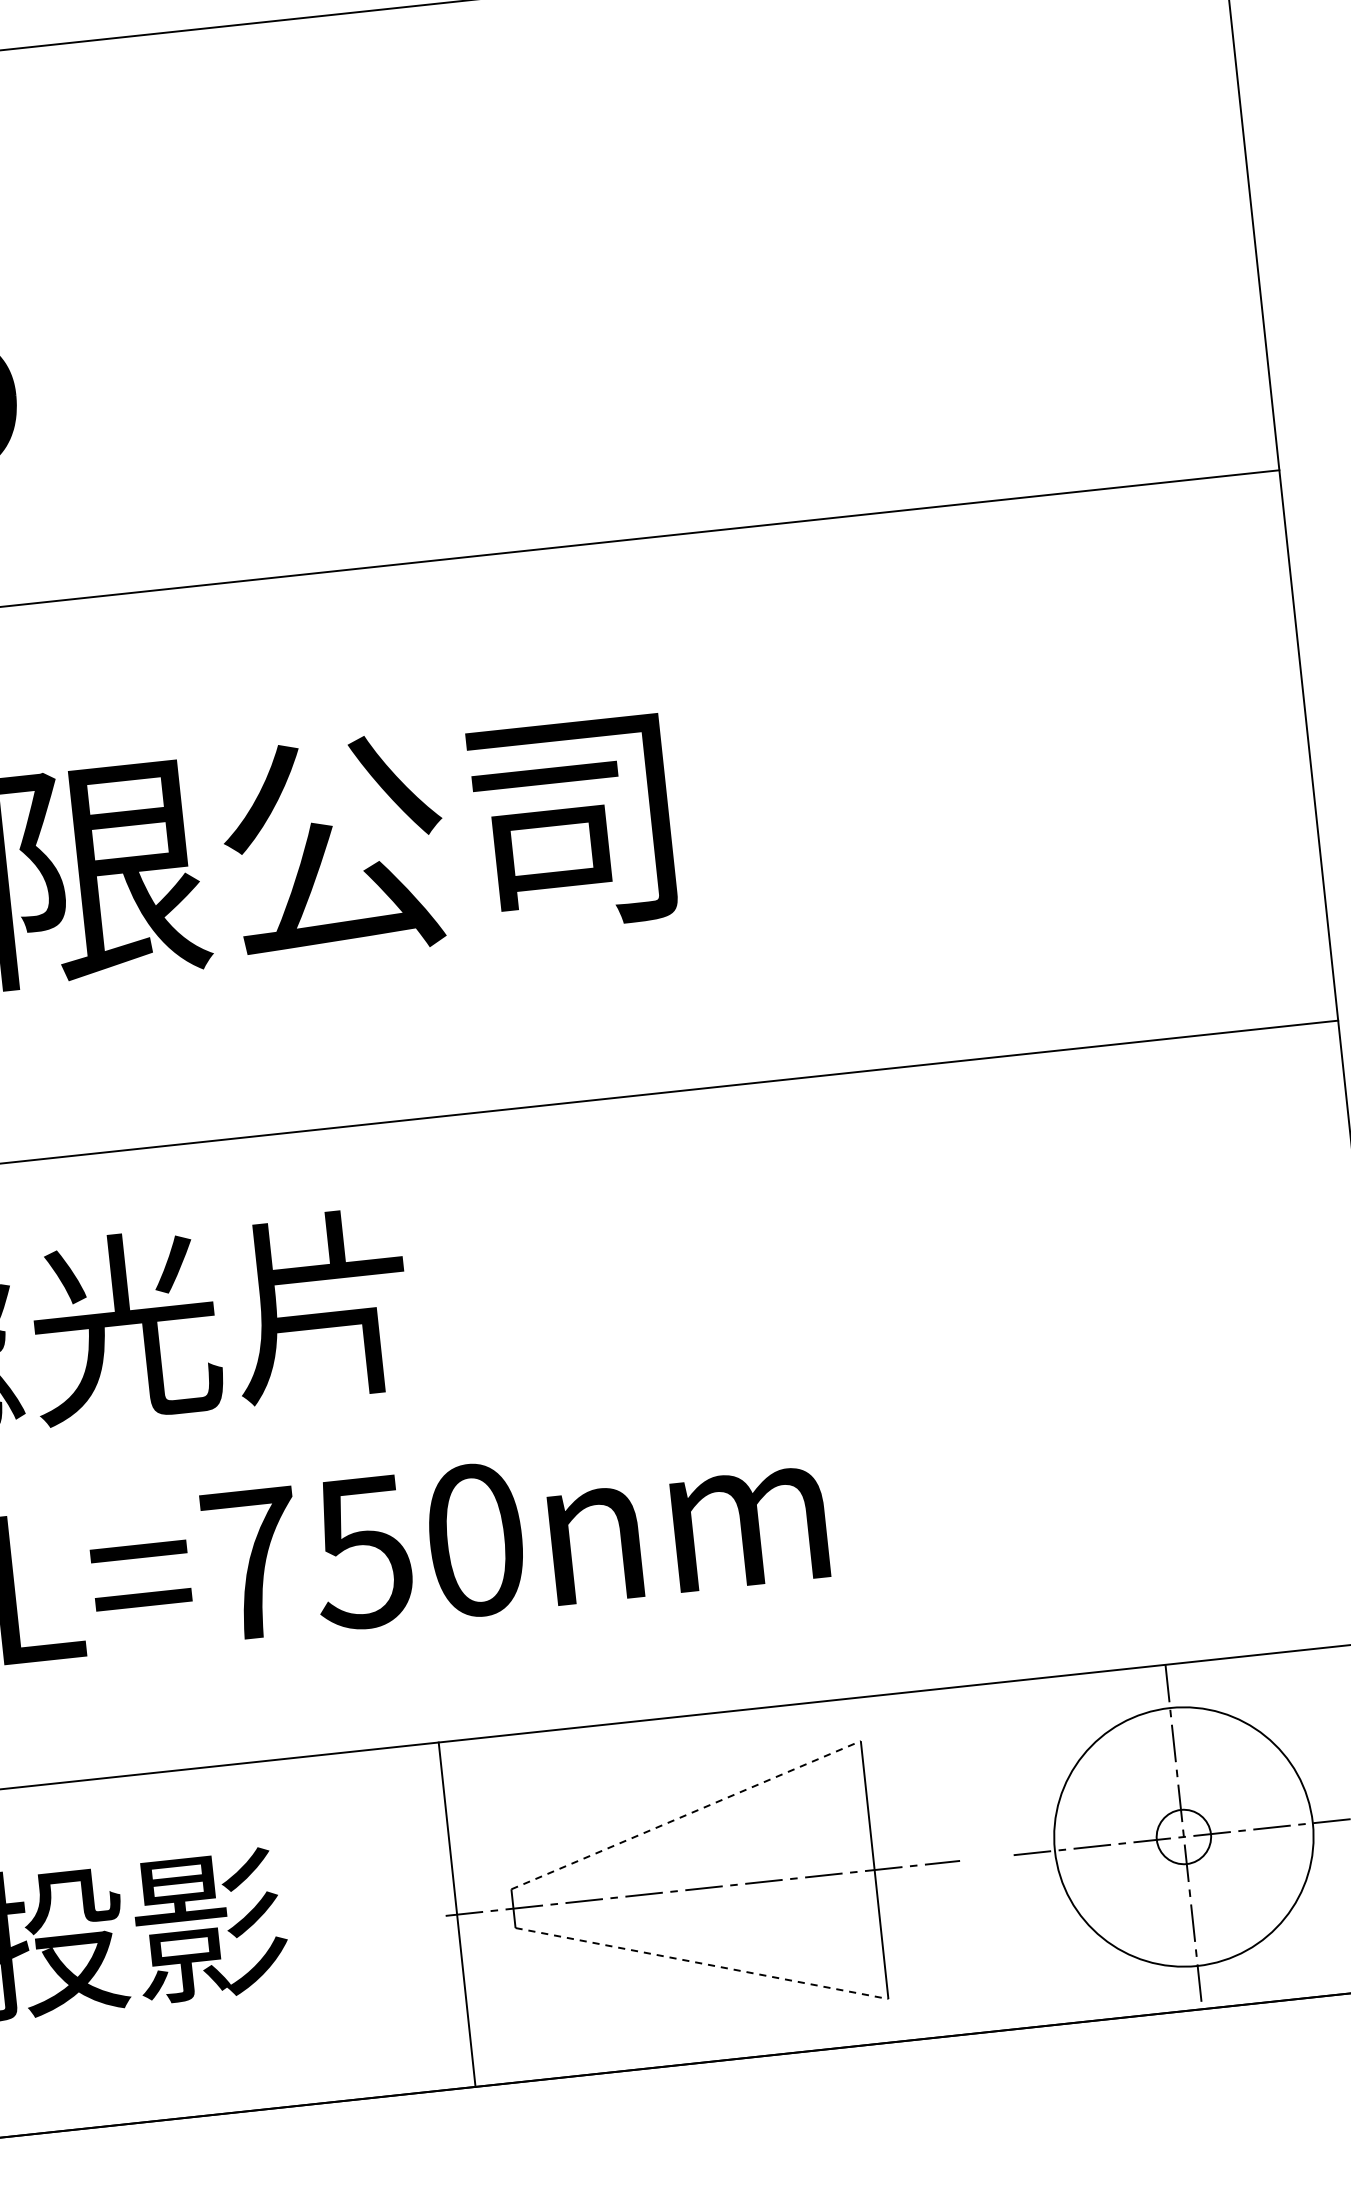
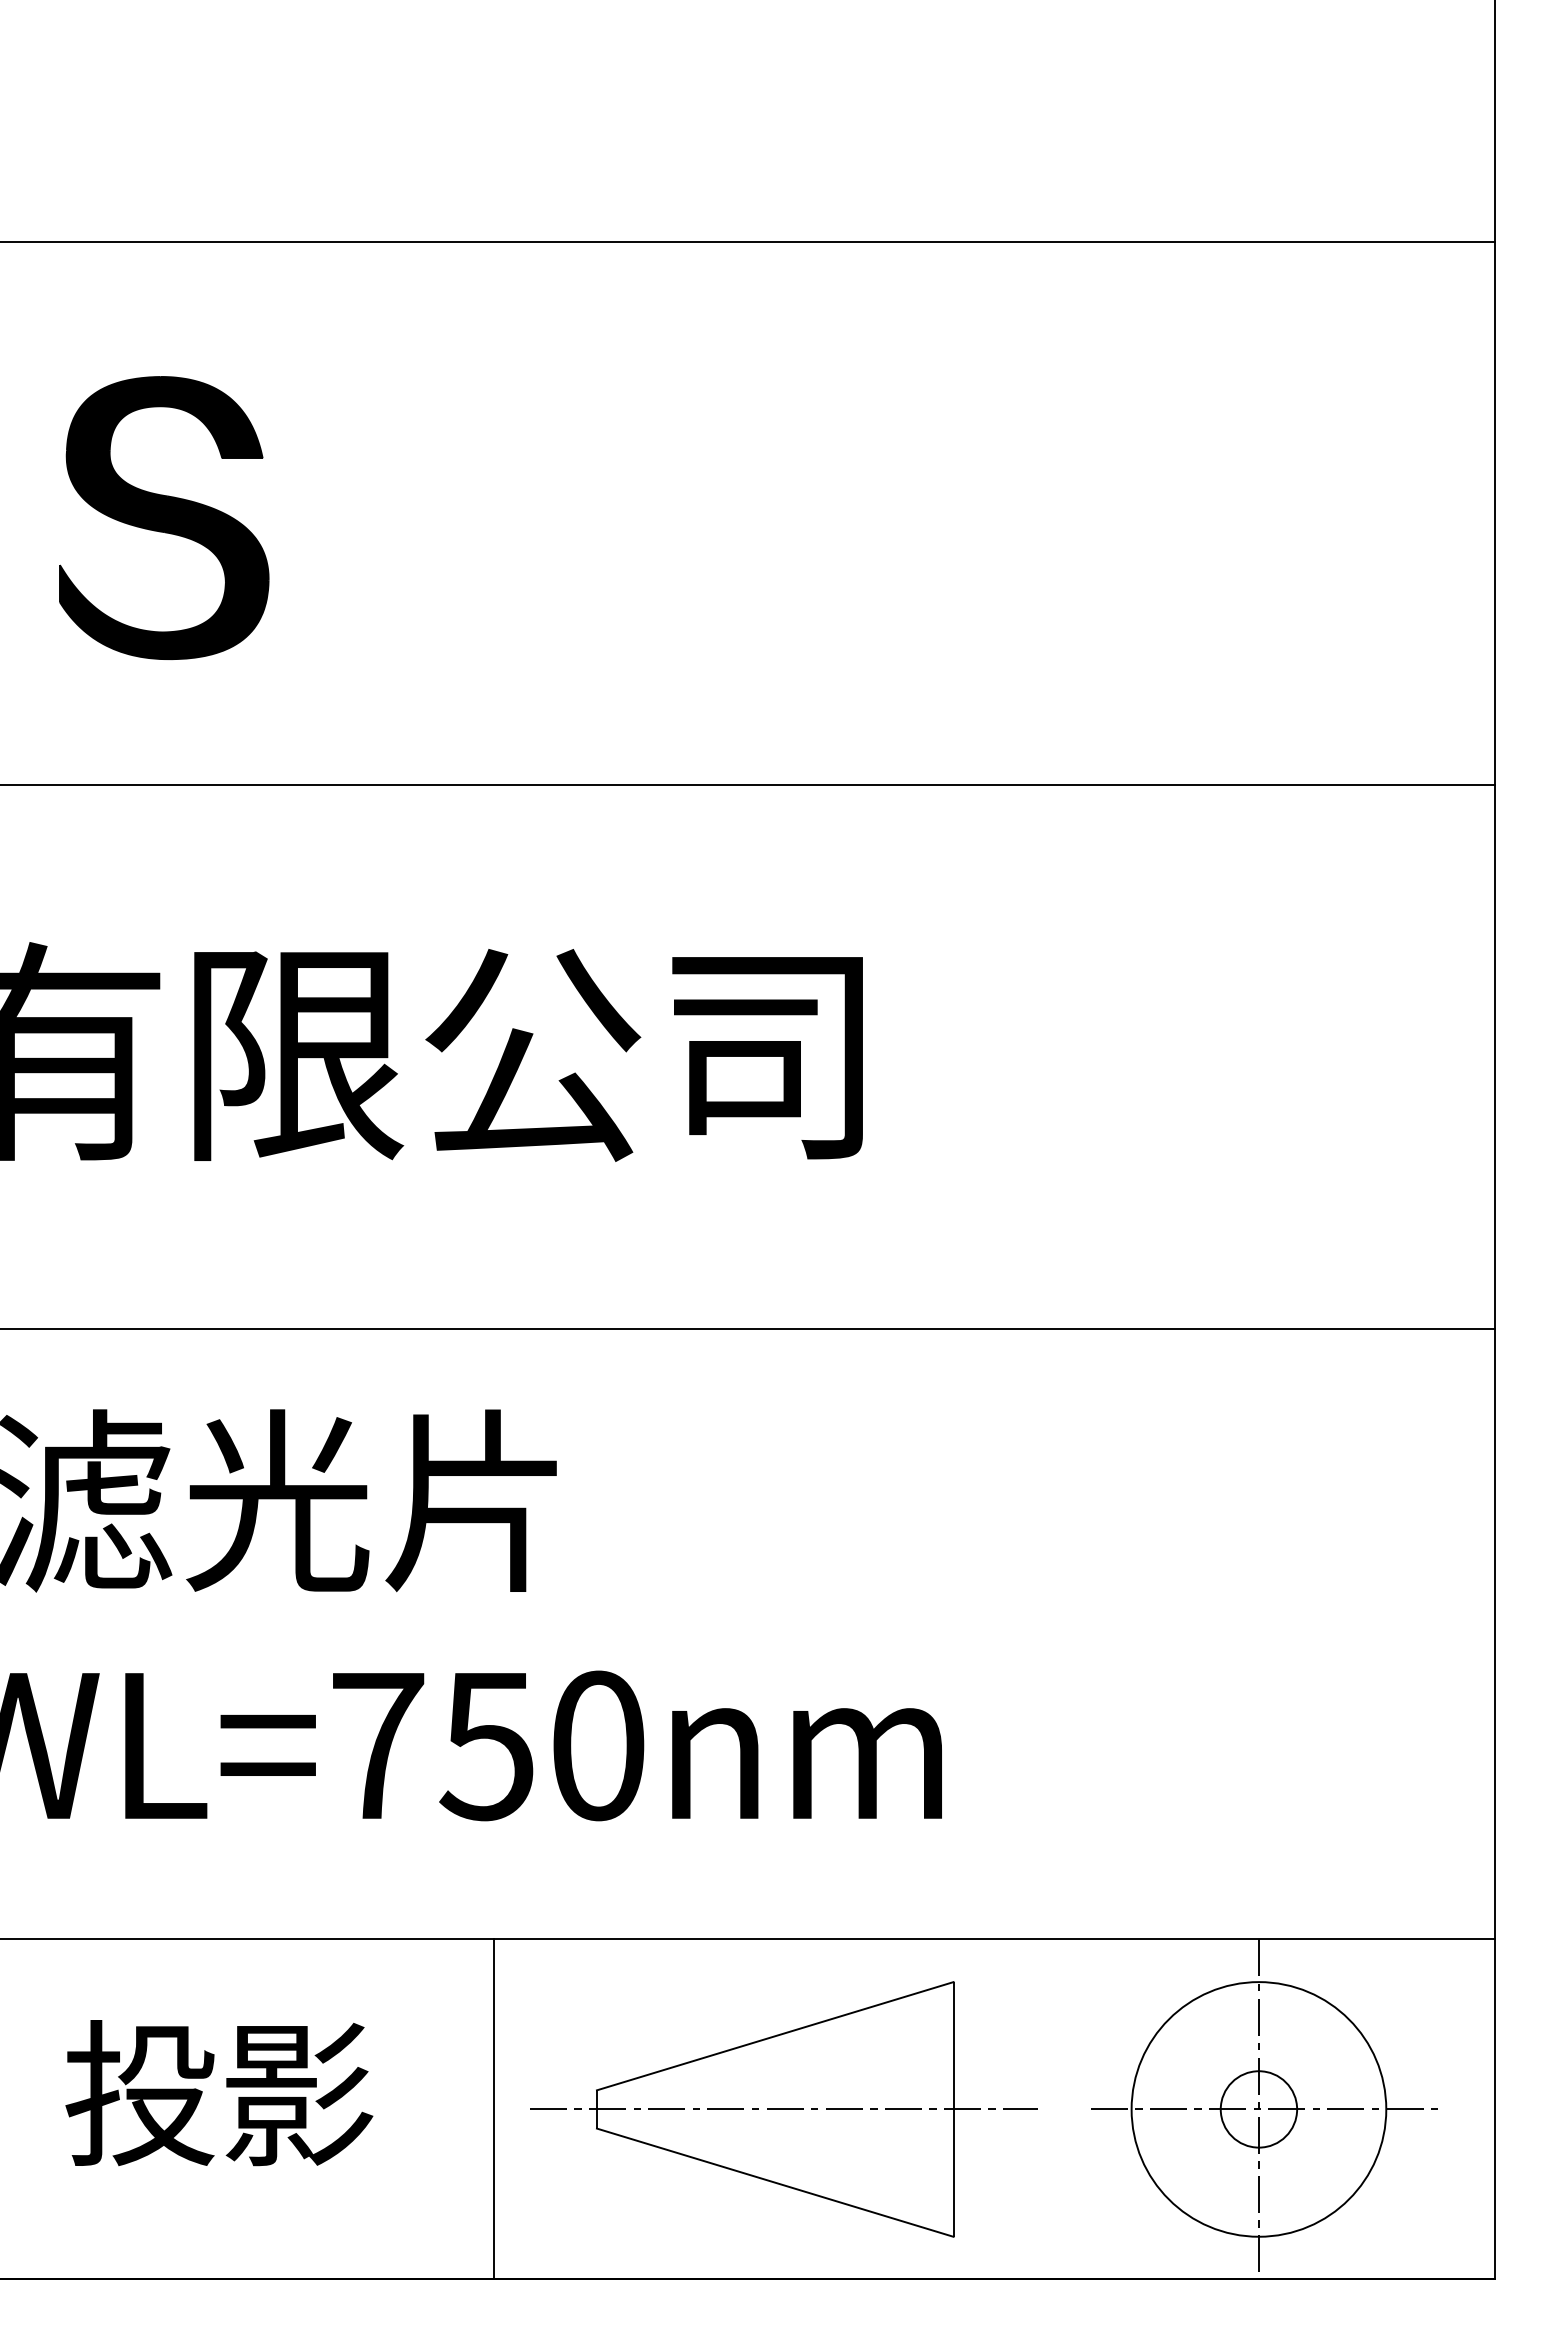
line: (686, 1815) -> (775, 2036), dashed -> solid
circle: (1183, 1837) -> (1258, 2109), size x1.43
line: (457, 1914) -> (494, 2109), moved
line: (702, 1963) -> (775, 2182), dashed -> solid

